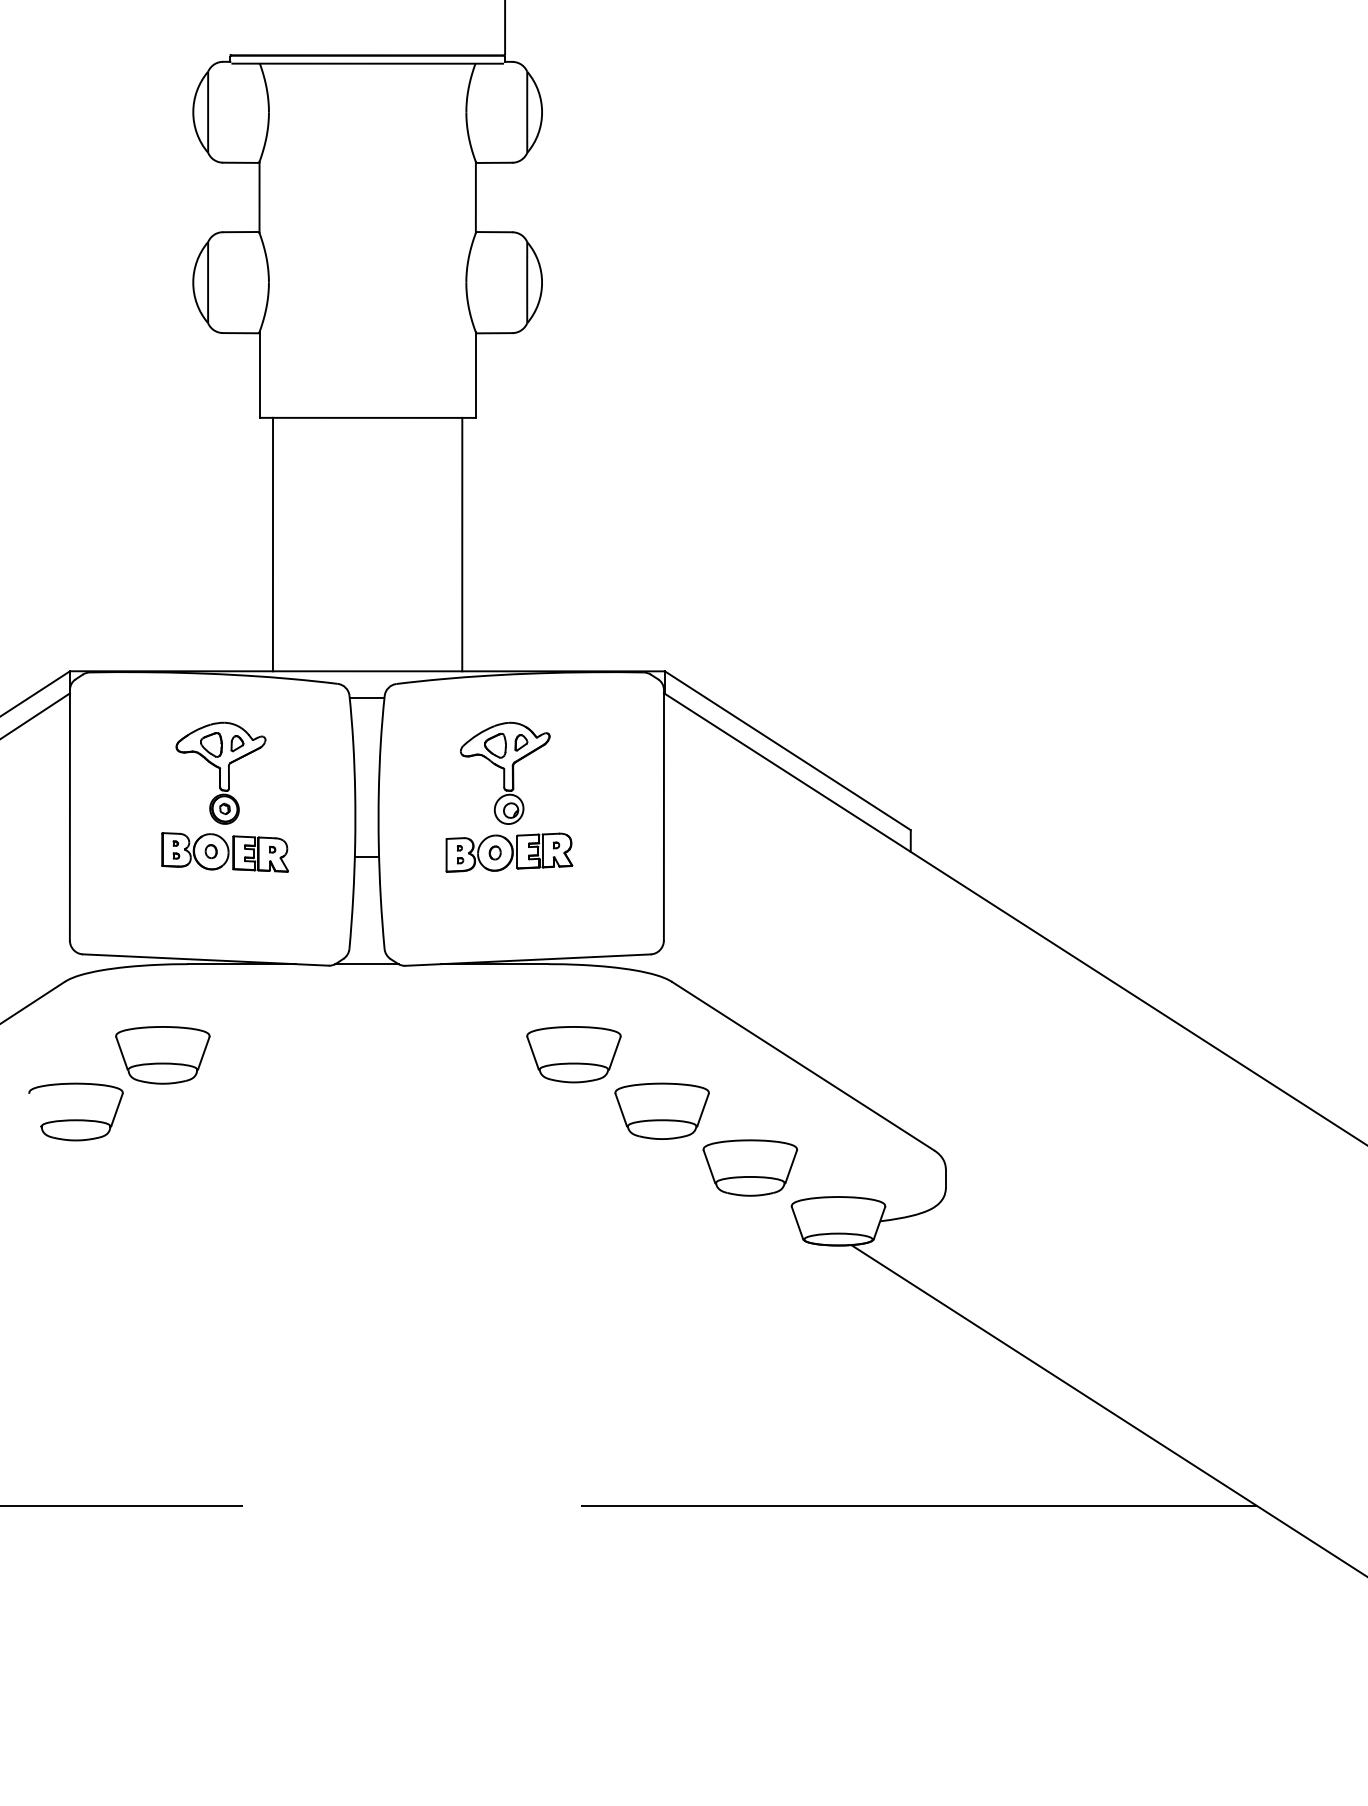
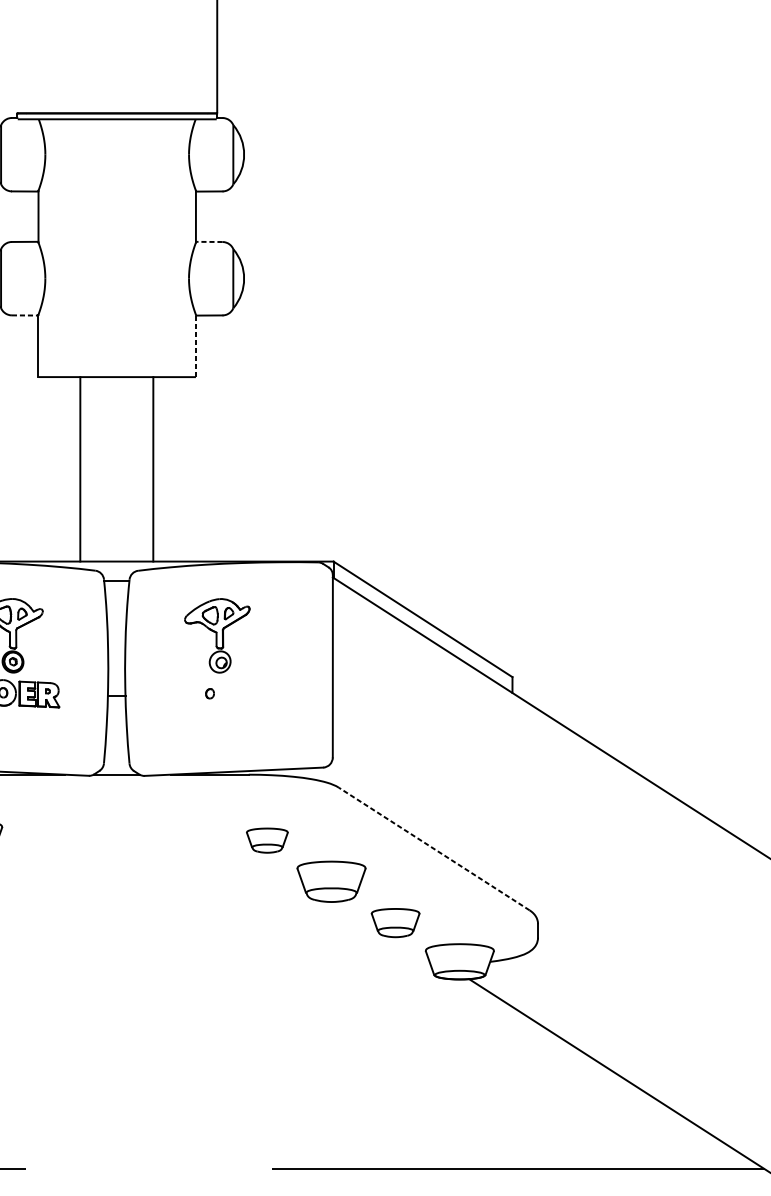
line: (493, 232) -> (208, 242), solid -> dashed
line: (241, 333) -> (25, 315), solid -> dashed
line: (475, 375) -> (195, 346), solid -> dashed
line: (272, 544) -> (79, 469), moved
line: (462, 544) -> (153, 469), moved
part: (509, 852) -> (220, 693), removed
part: (573, 1054) -> (267, 840), size x0.6
line: (803, 1066) -> (434, 849), solid -> dashed
part: (749, 1167) -> (395, 922), size x0.7

